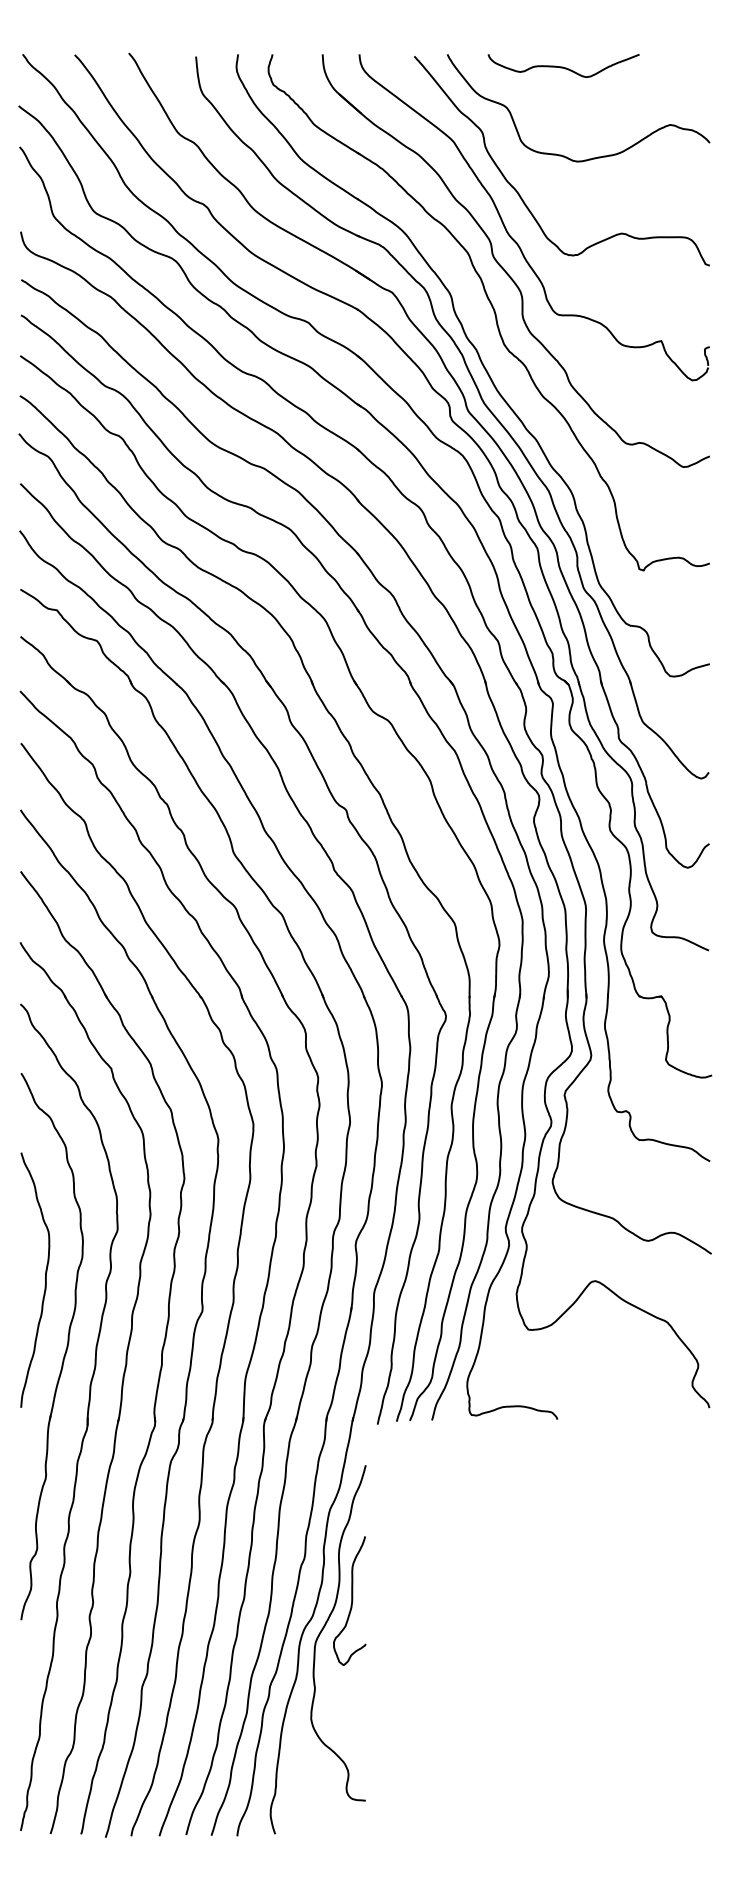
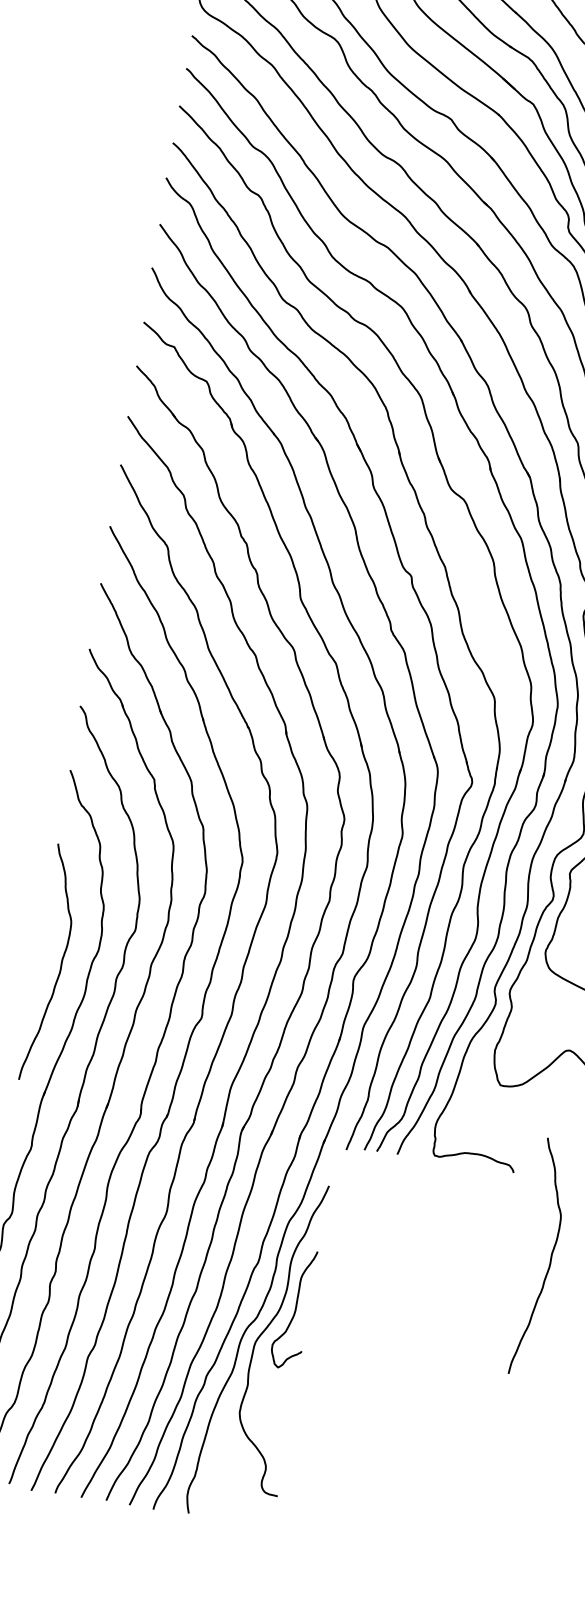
curve: (611, 1503) -> (550, 1258), added

